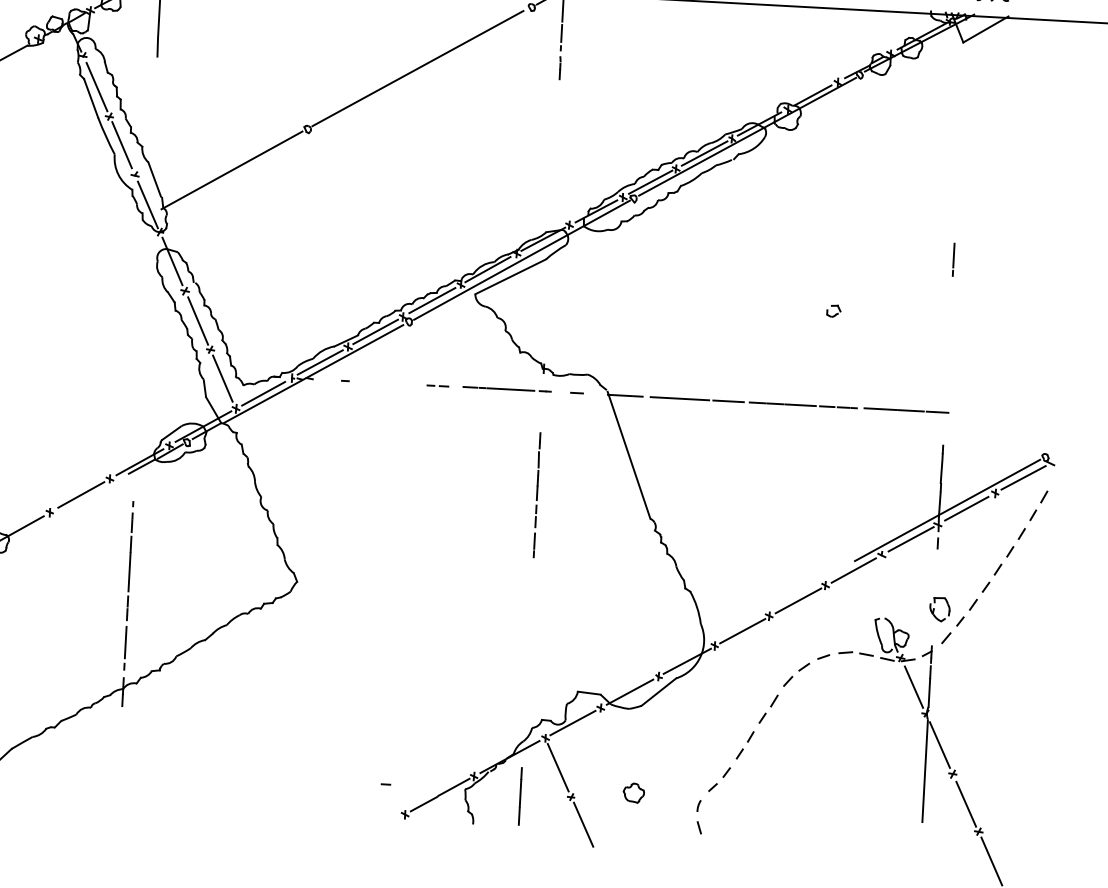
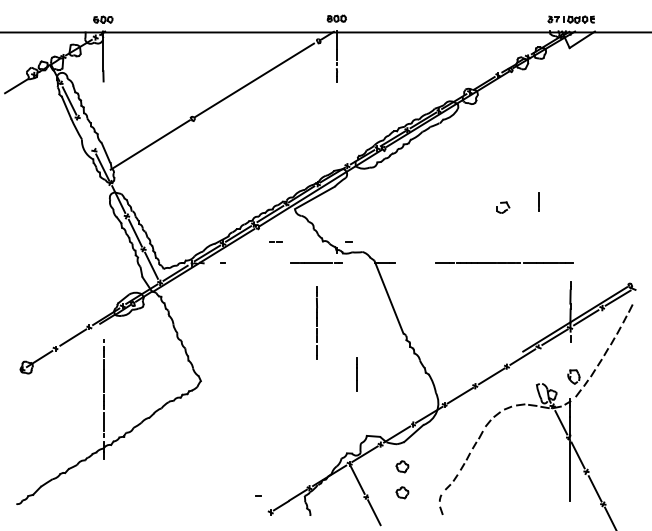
line: (121, 144) -> (85, 133), removed
line: (953, 258) -> (538, 201), moved
part: (832, 310) -> (502, 207), size x1.6
line: (434, 384) -> (274, 241), moved
line: (576, 392) -> (348, 241), moved
line: (679, 399) -> (416, 263), removed
line: (536, 493) -> (316, 322), moved
part: (636, 747) -> (402, 466), added
line: (519, 796) -> (356, 374), moved

